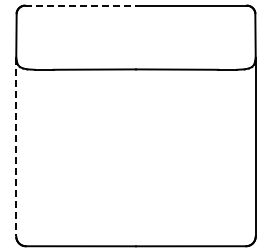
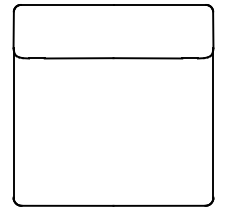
line: (81, 5) -> (68, 4), dashed -> solid
line: (16, 147) -> (13, 123), dashed -> solid

